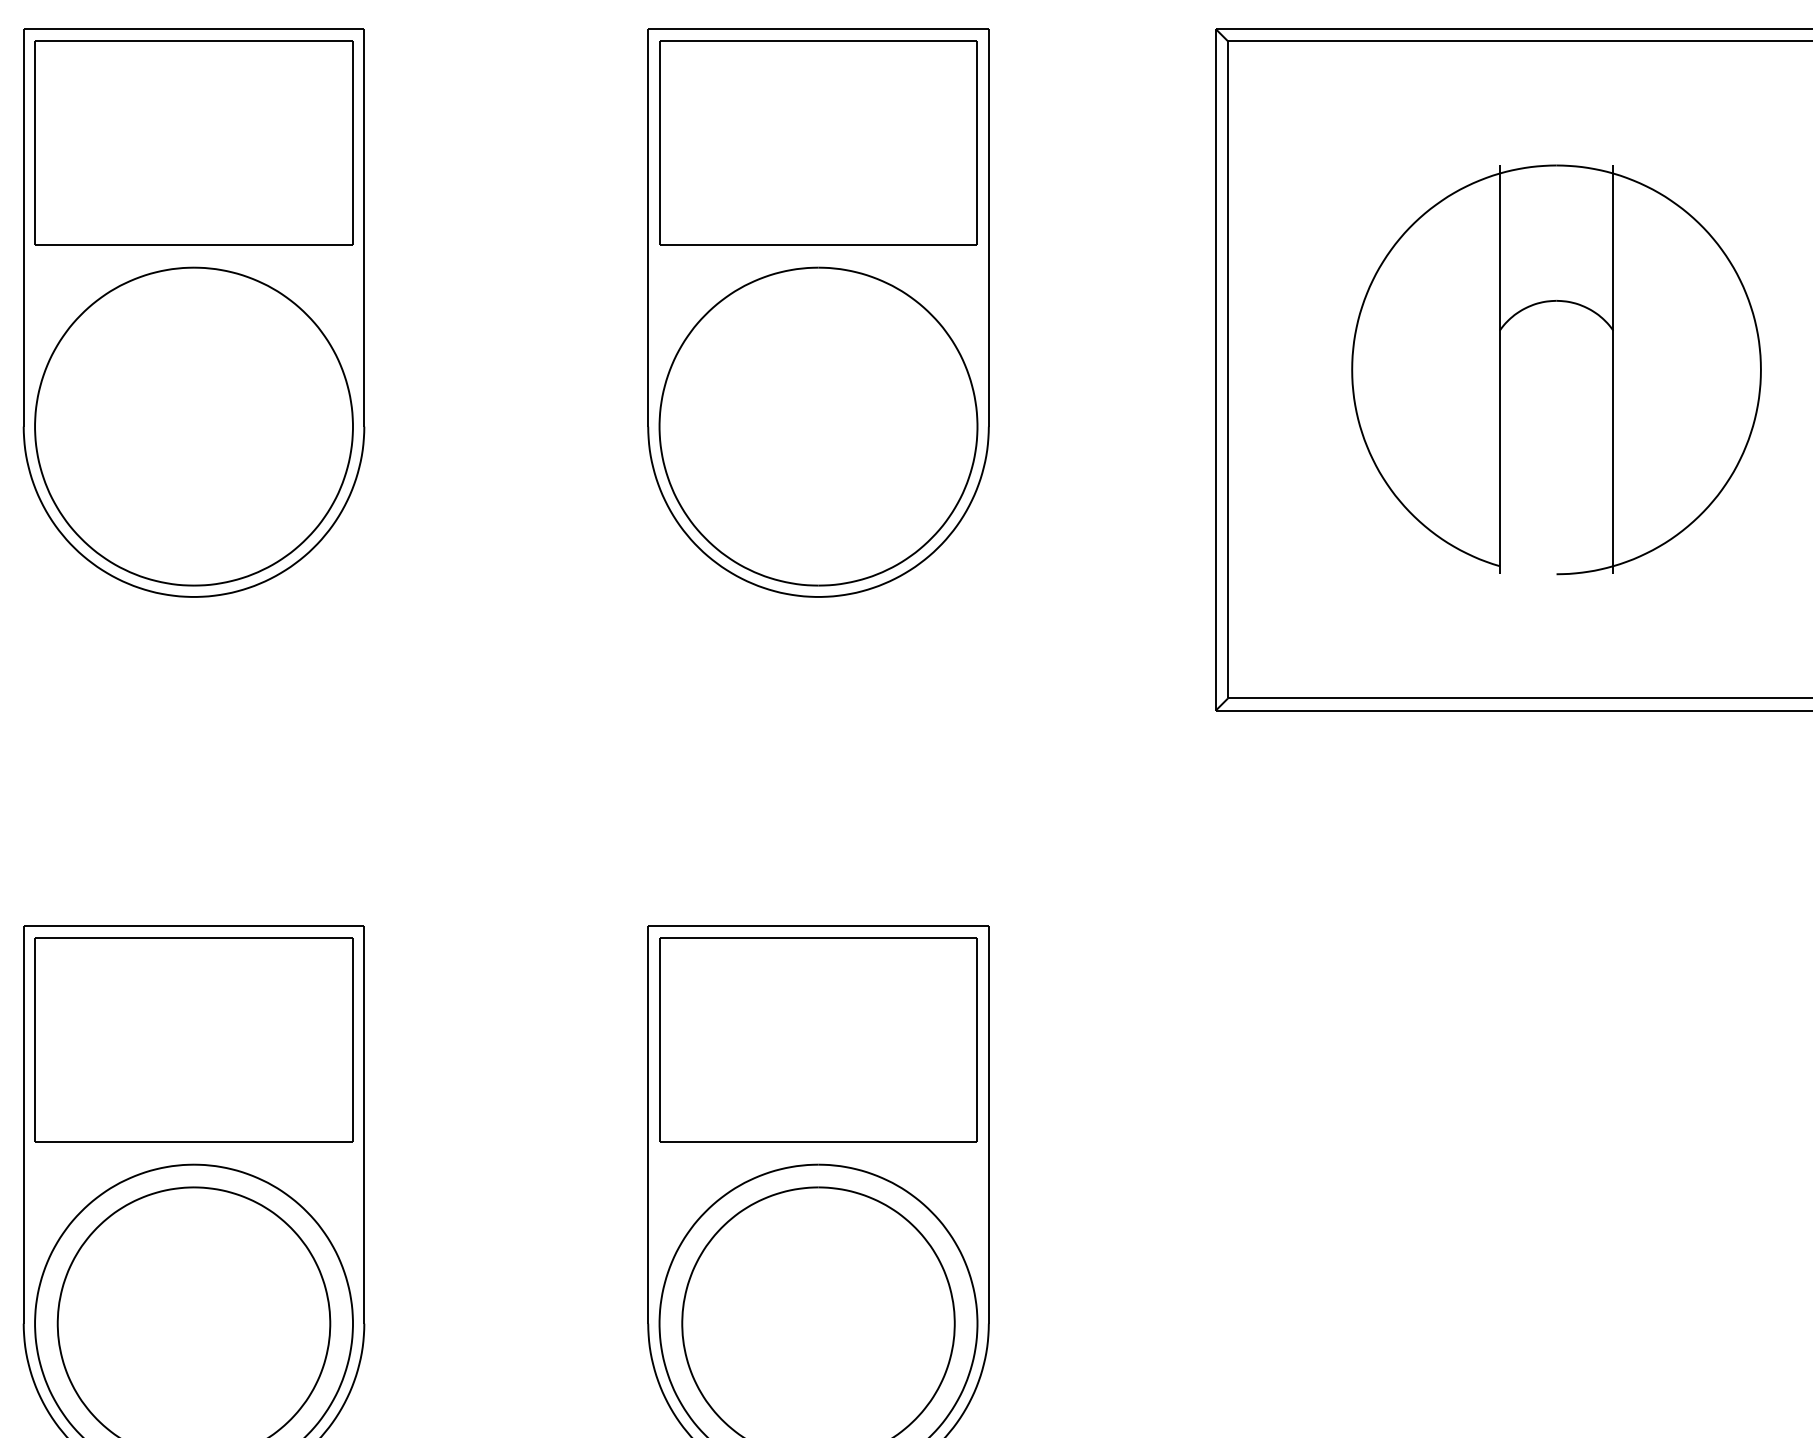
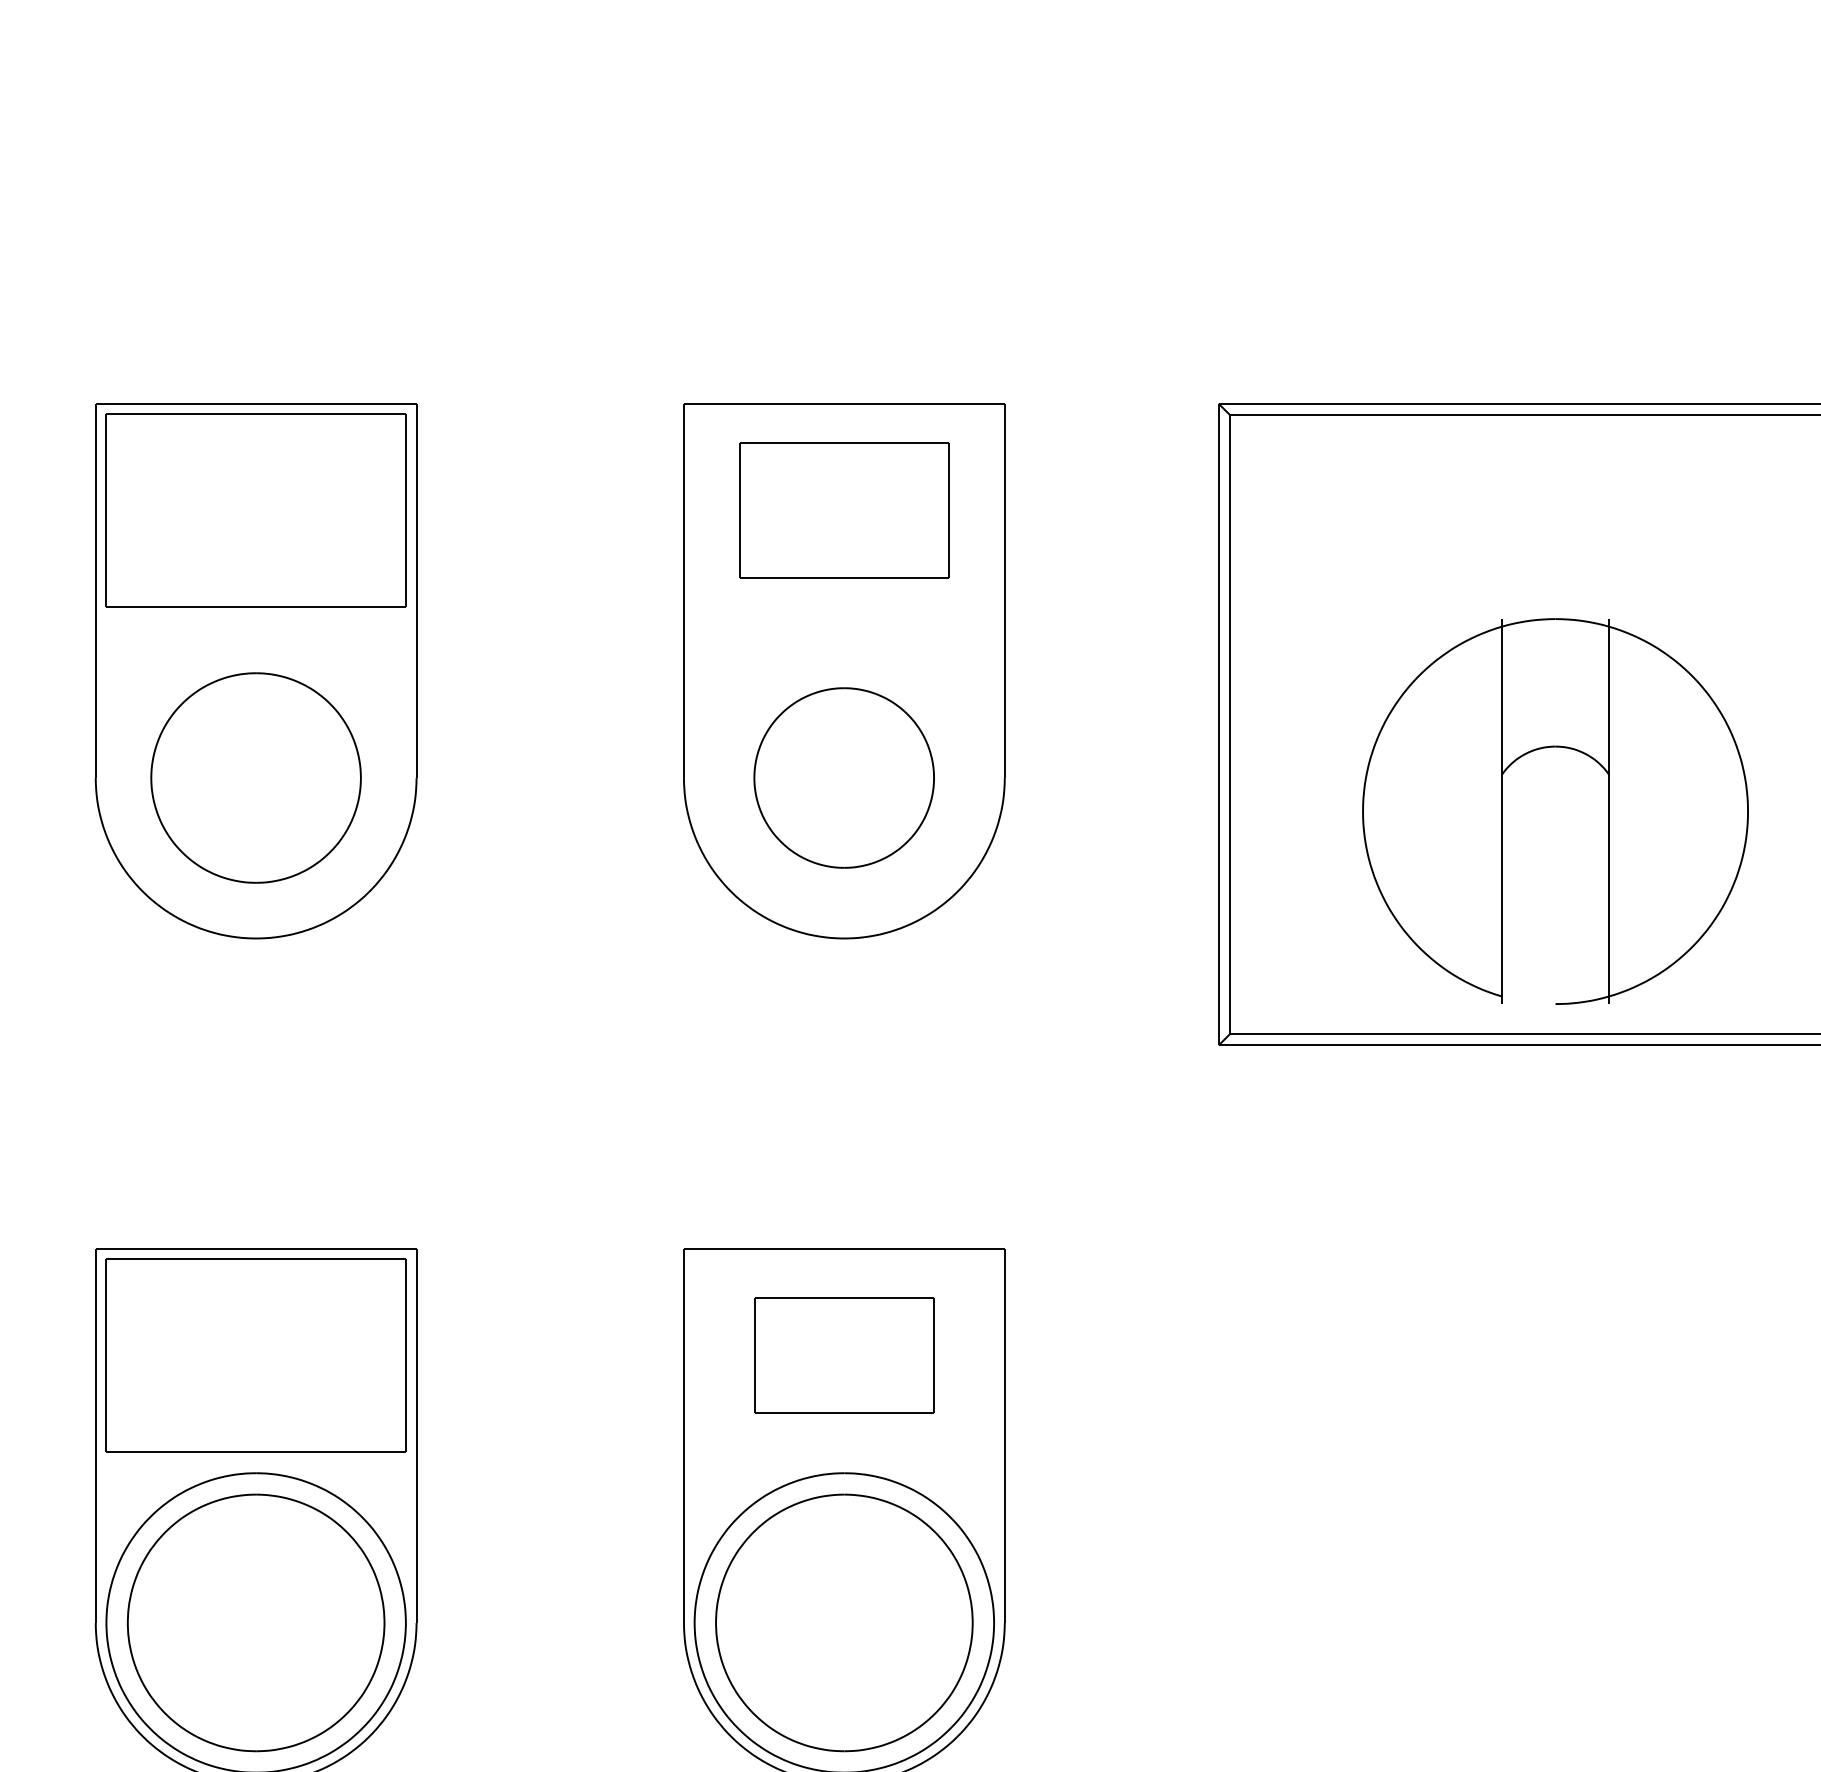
part: (818, 142) -> (844, 510), size x0.7
part: (1500, 369) -> (1502, 811), moved
part: (193, 426) -> (255, 777), size x0.7
part: (817, 426) -> (843, 777), size x0.6
part: (818, 1039) -> (844, 1355), size x0.6

